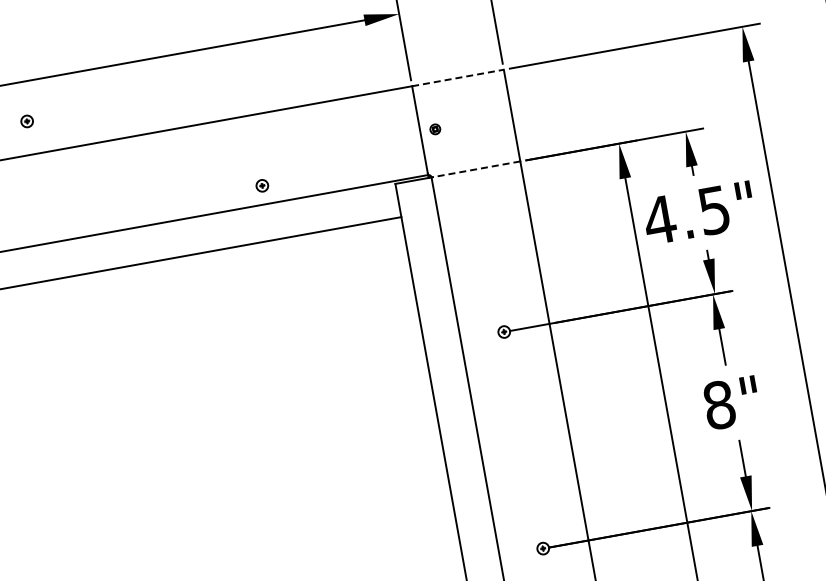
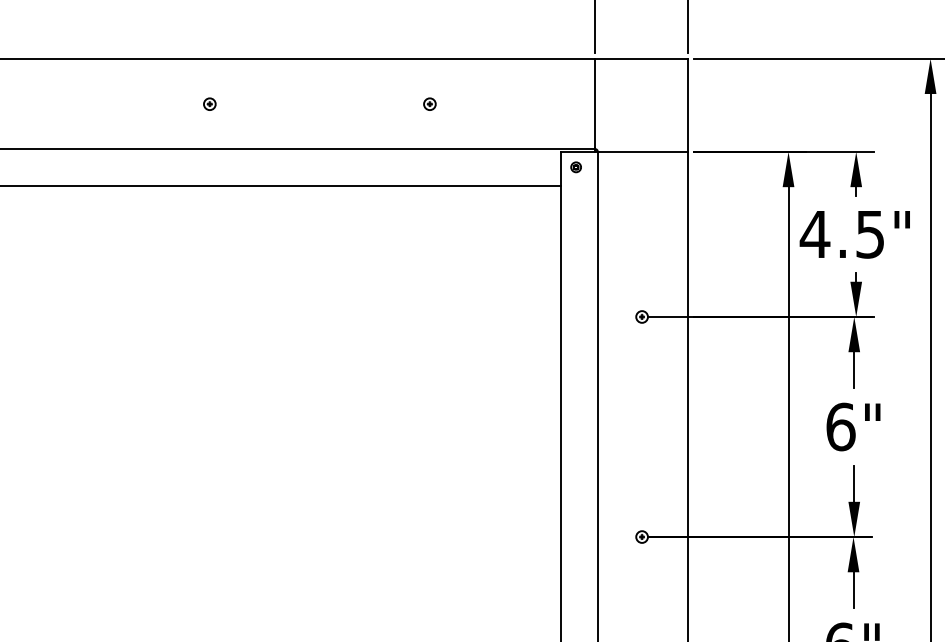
line: (457, 77) -> (641, 58), dashed -> solid
part: (26, 120) -> (209, 103), moved
part: (434, 129) -> (575, 167), moved
line: (476, 168) -> (643, 151), dashed -> solid
part: (261, 185) -> (429, 103), moved
text: (718, 404) -> (840, 426), 8" -> 6"

